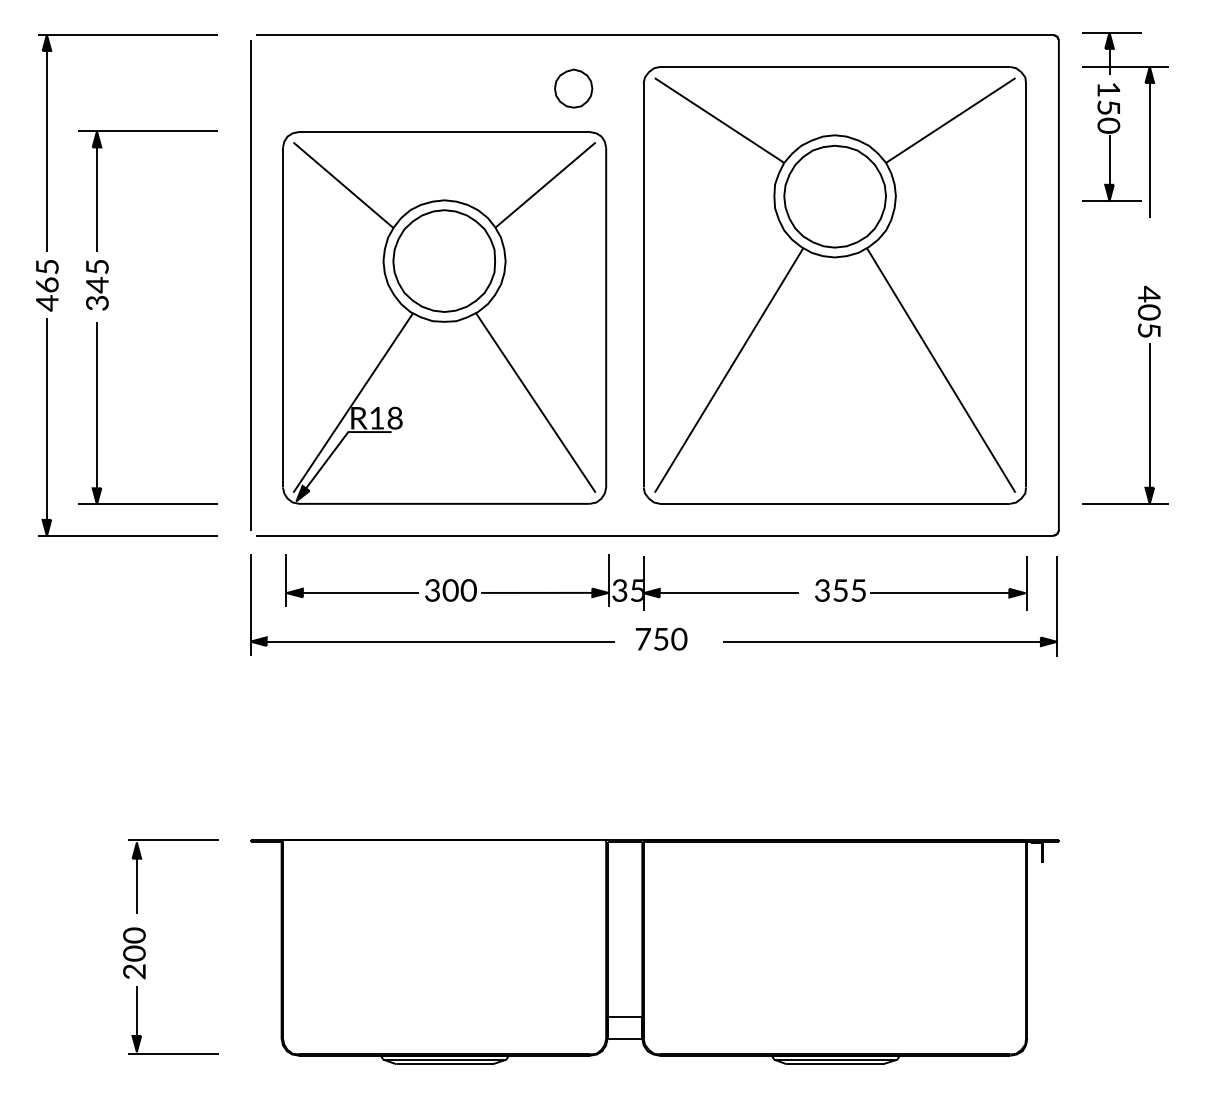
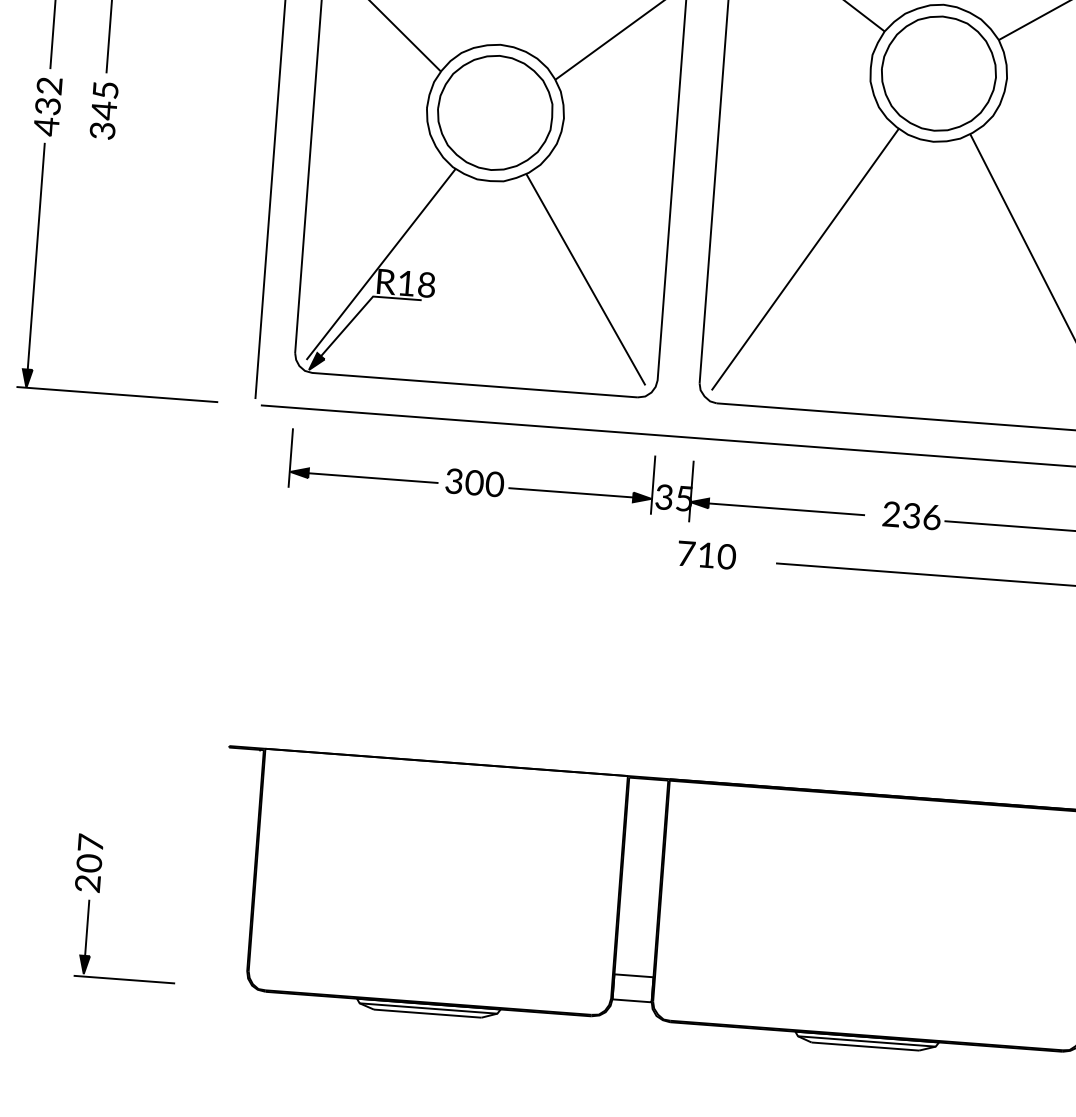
text: (47, 275) -> (49, 95), 465 -> 432
part: (97, 413) -> (93, 254), removed
text: (840, 590) -> (911, 515), 355 -> 236
text: (661, 639) -> (706, 555), 750 -> 710
part: (432, 641) -> (449, 538), removed
part: (142, 859) -> (106, 758), removed
text: (134, 935) -> (90, 843), 200 -> 207

